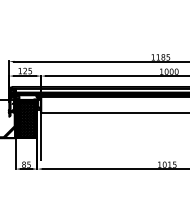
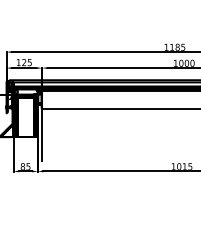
hatch: (26, 120) -> (25, 117), removed

